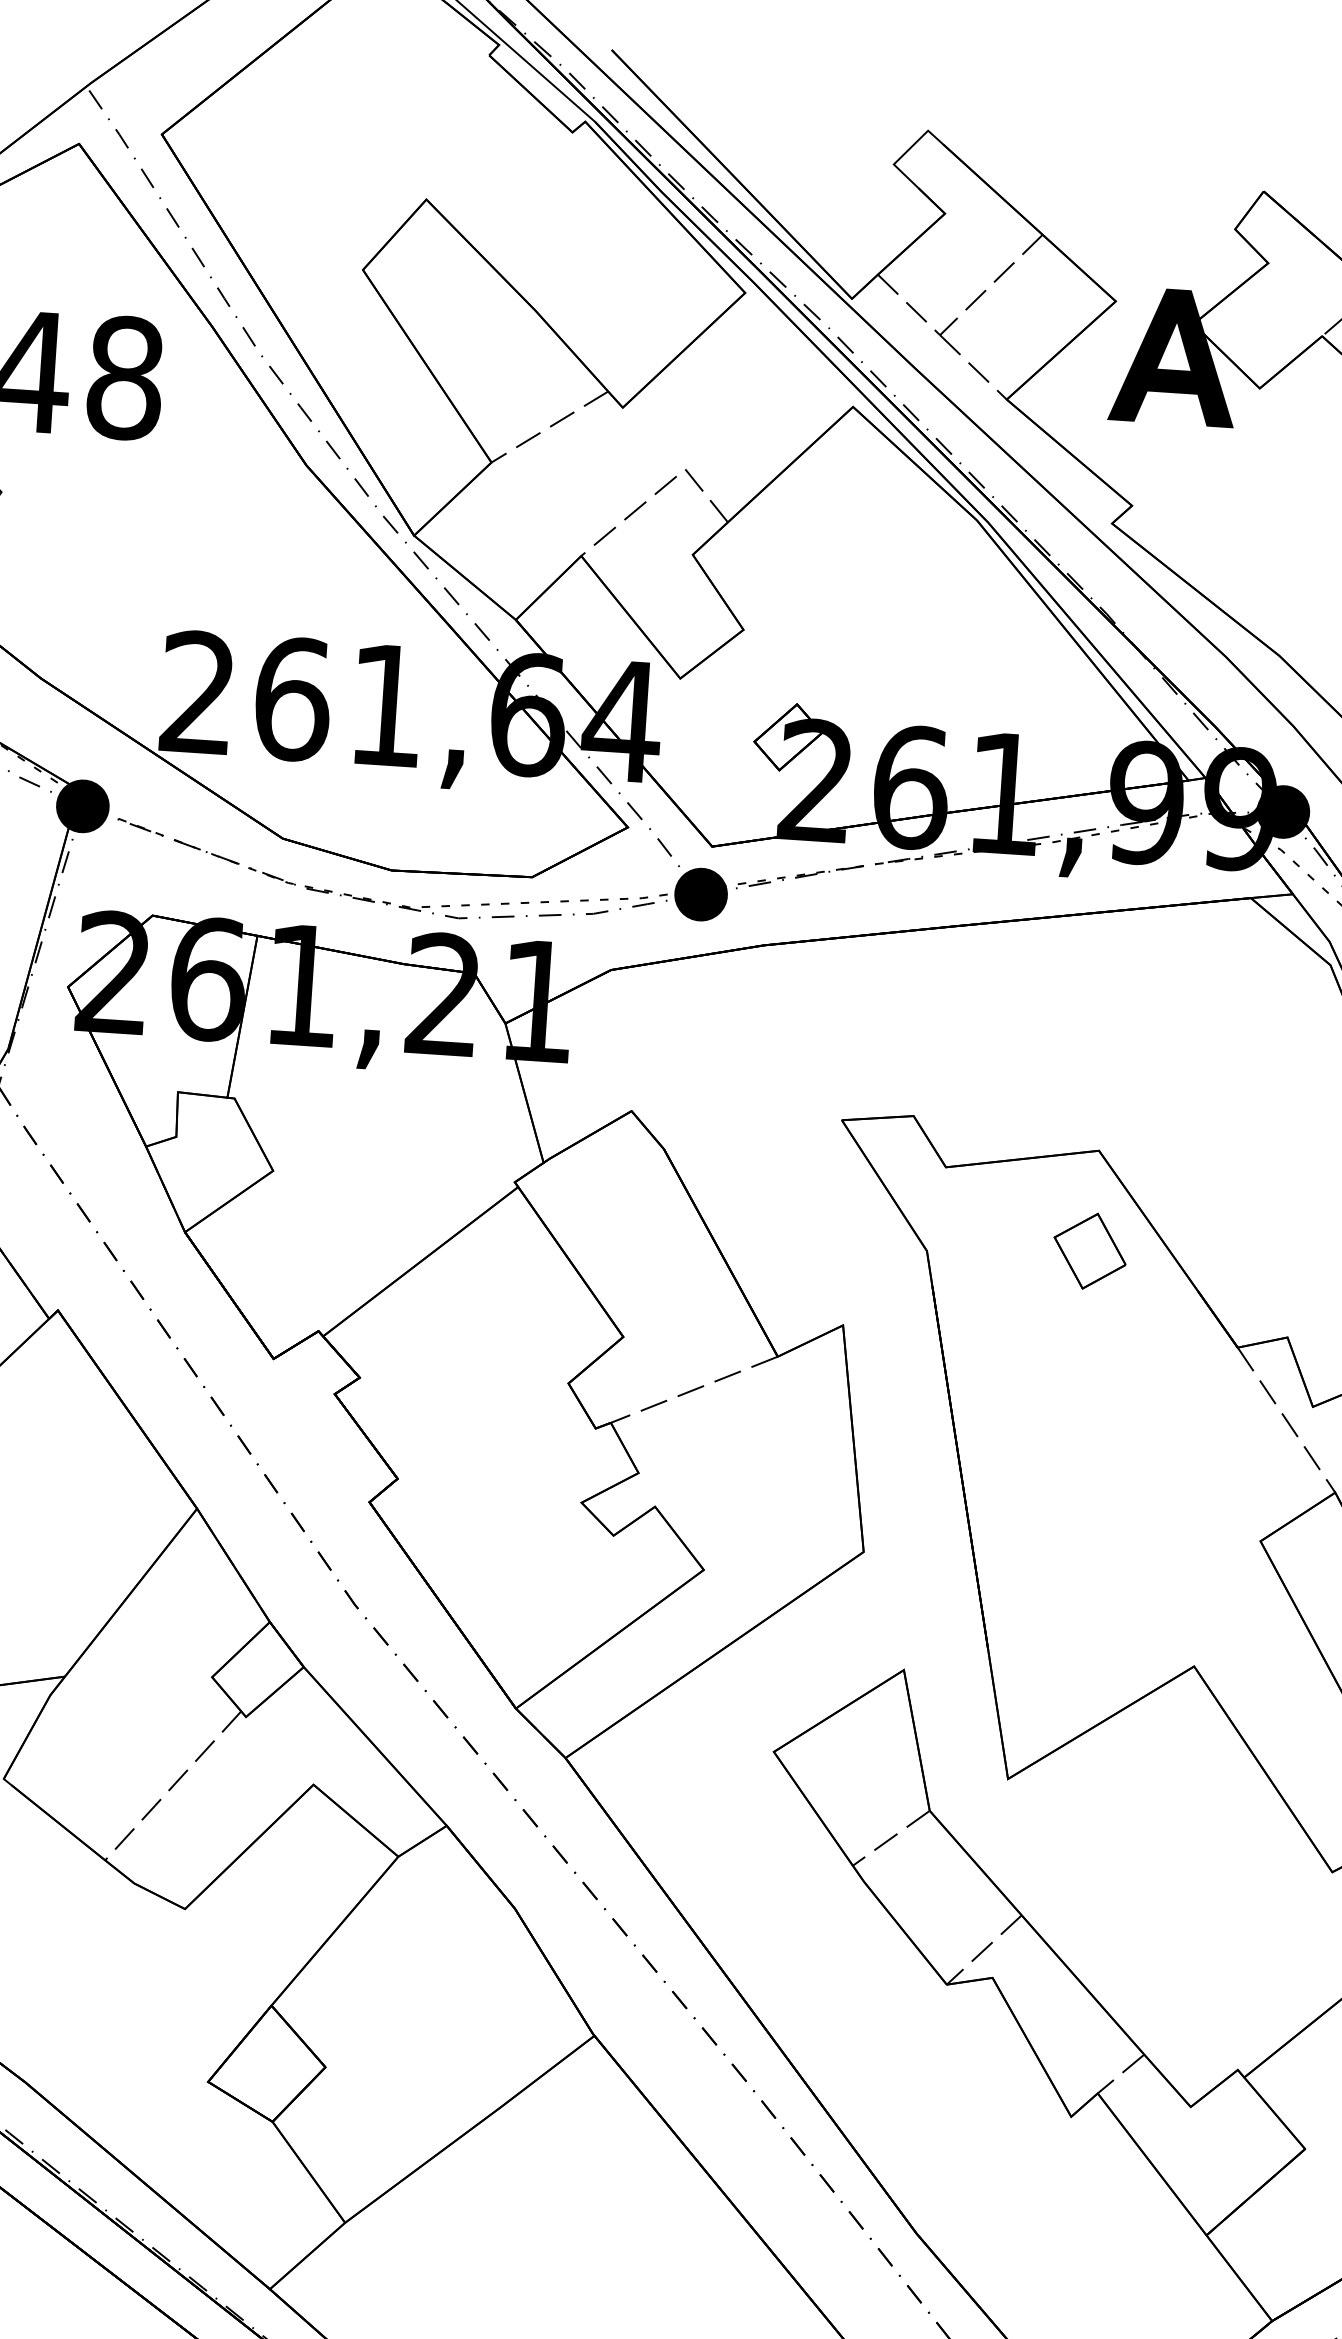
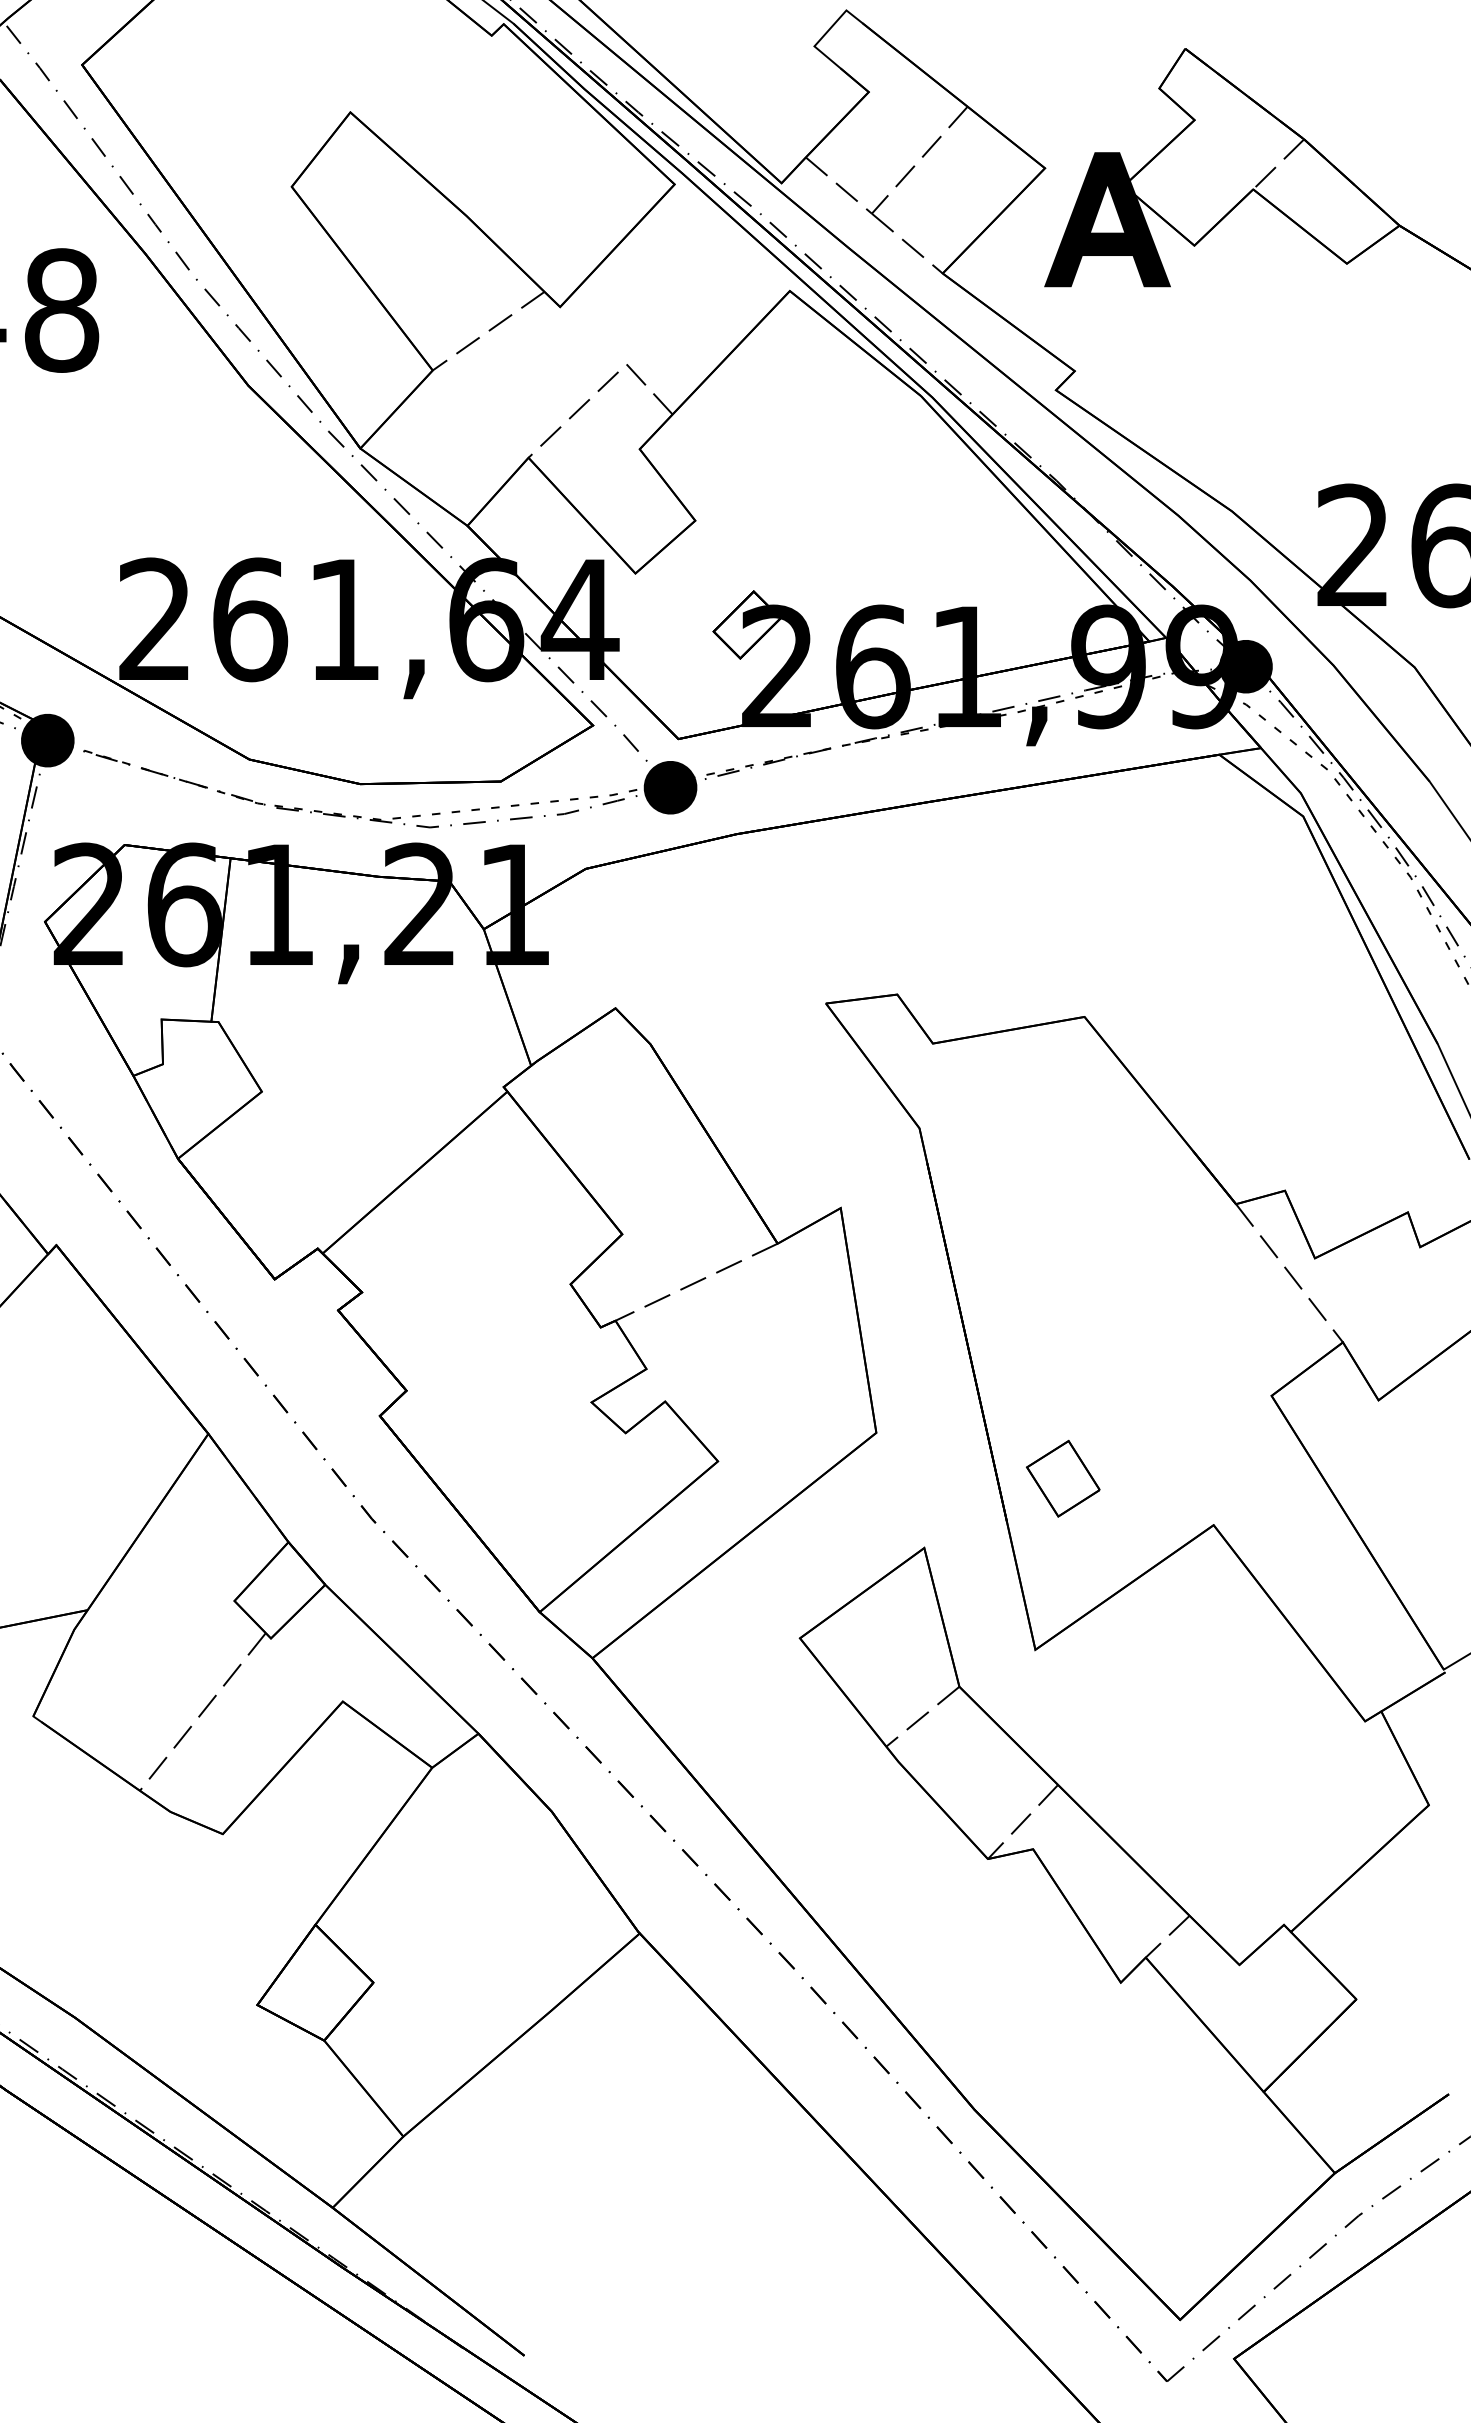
part: (1090, 1250) -> (1063, 1478), moved

